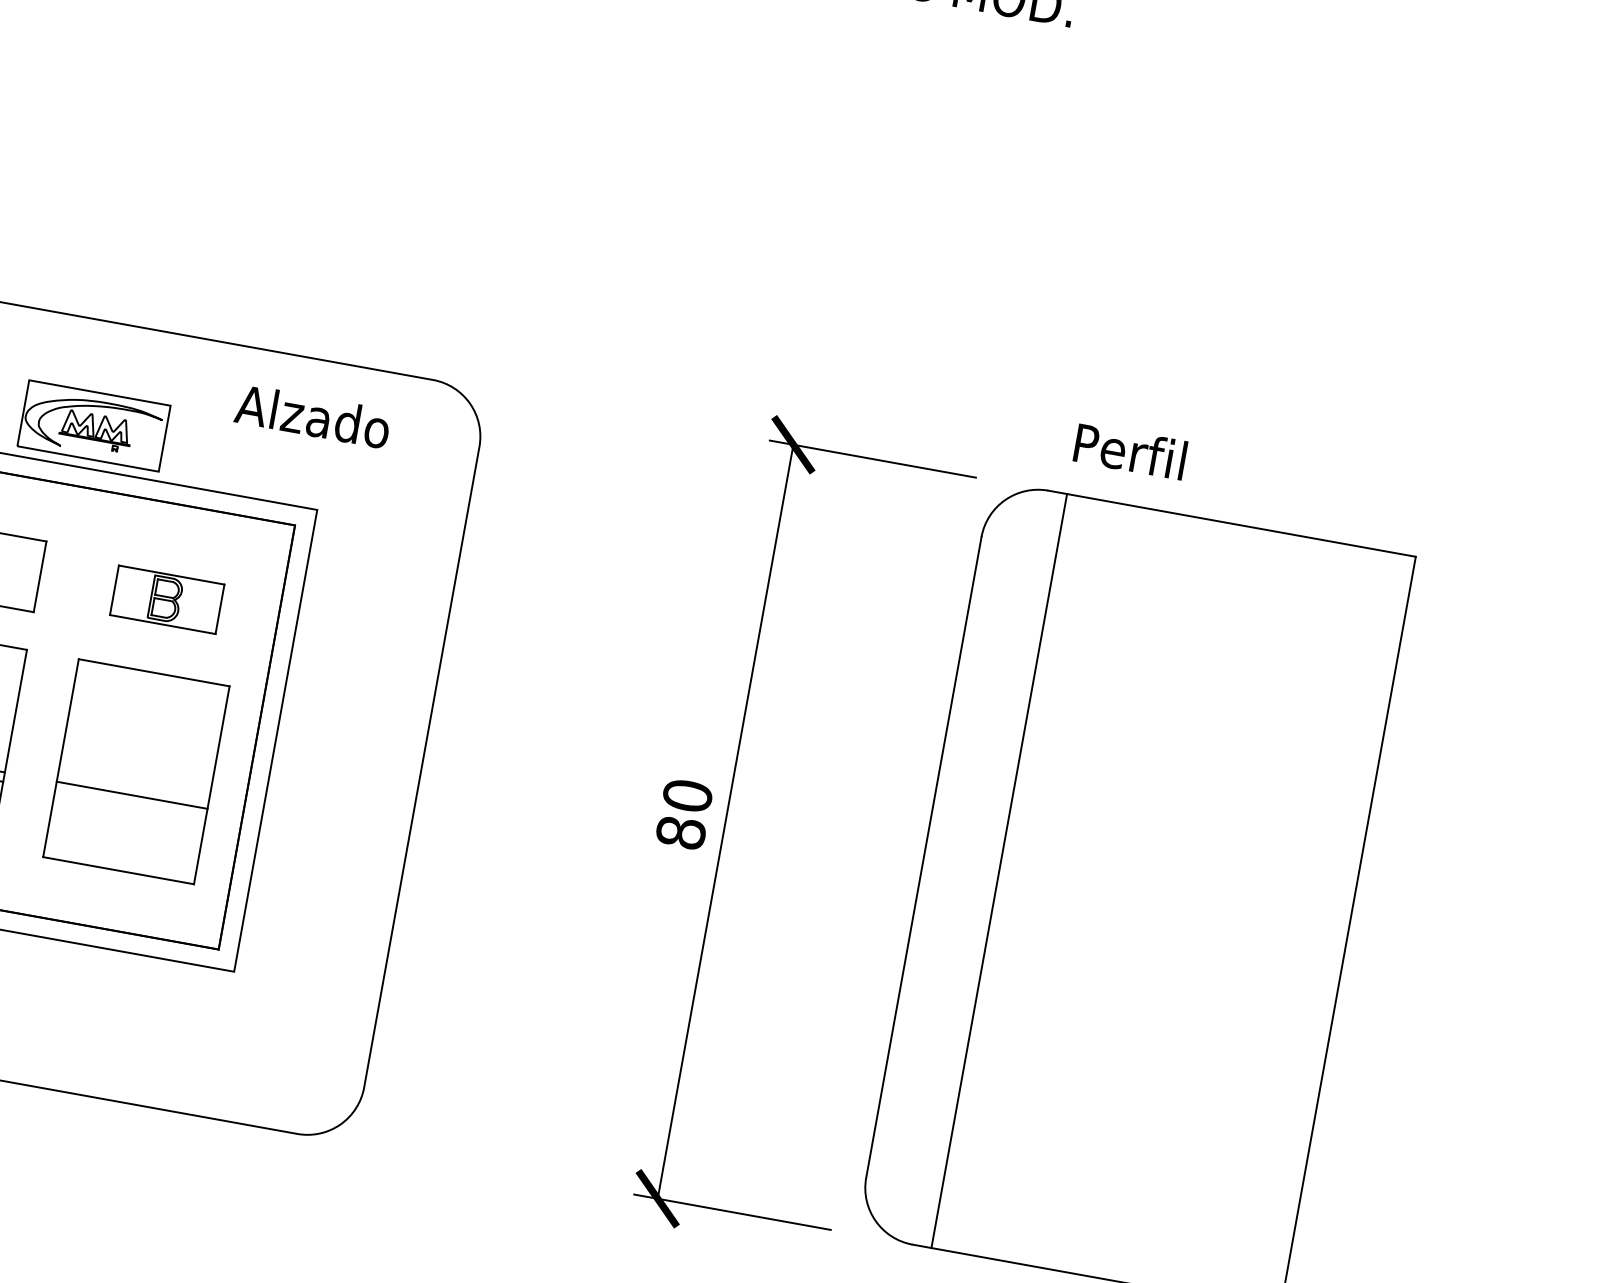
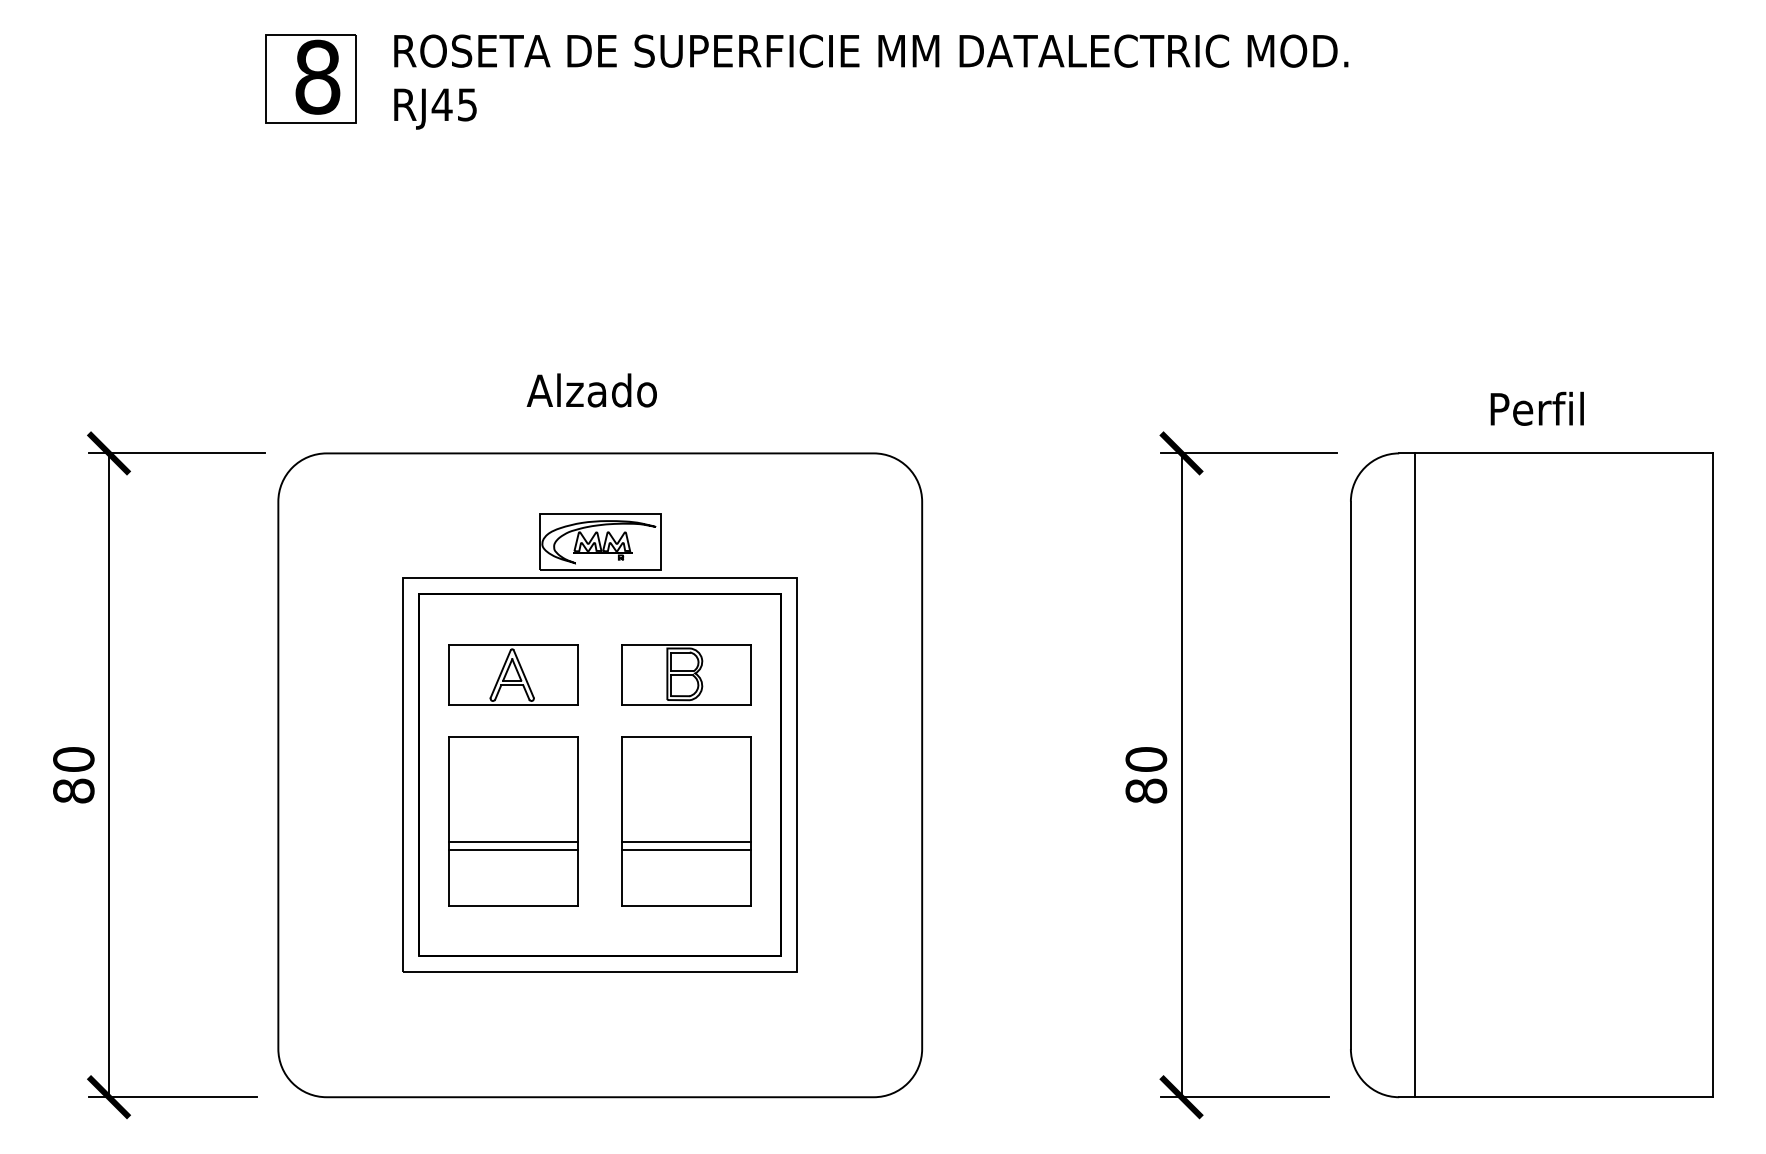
text: (312, 416) -> (591, 390), moved
text: (1129, 450) -> (1536, 408), moved
part: (167, 599) -> (686, 674), size x1.43
line: (130, 804) -> (686, 849), added

